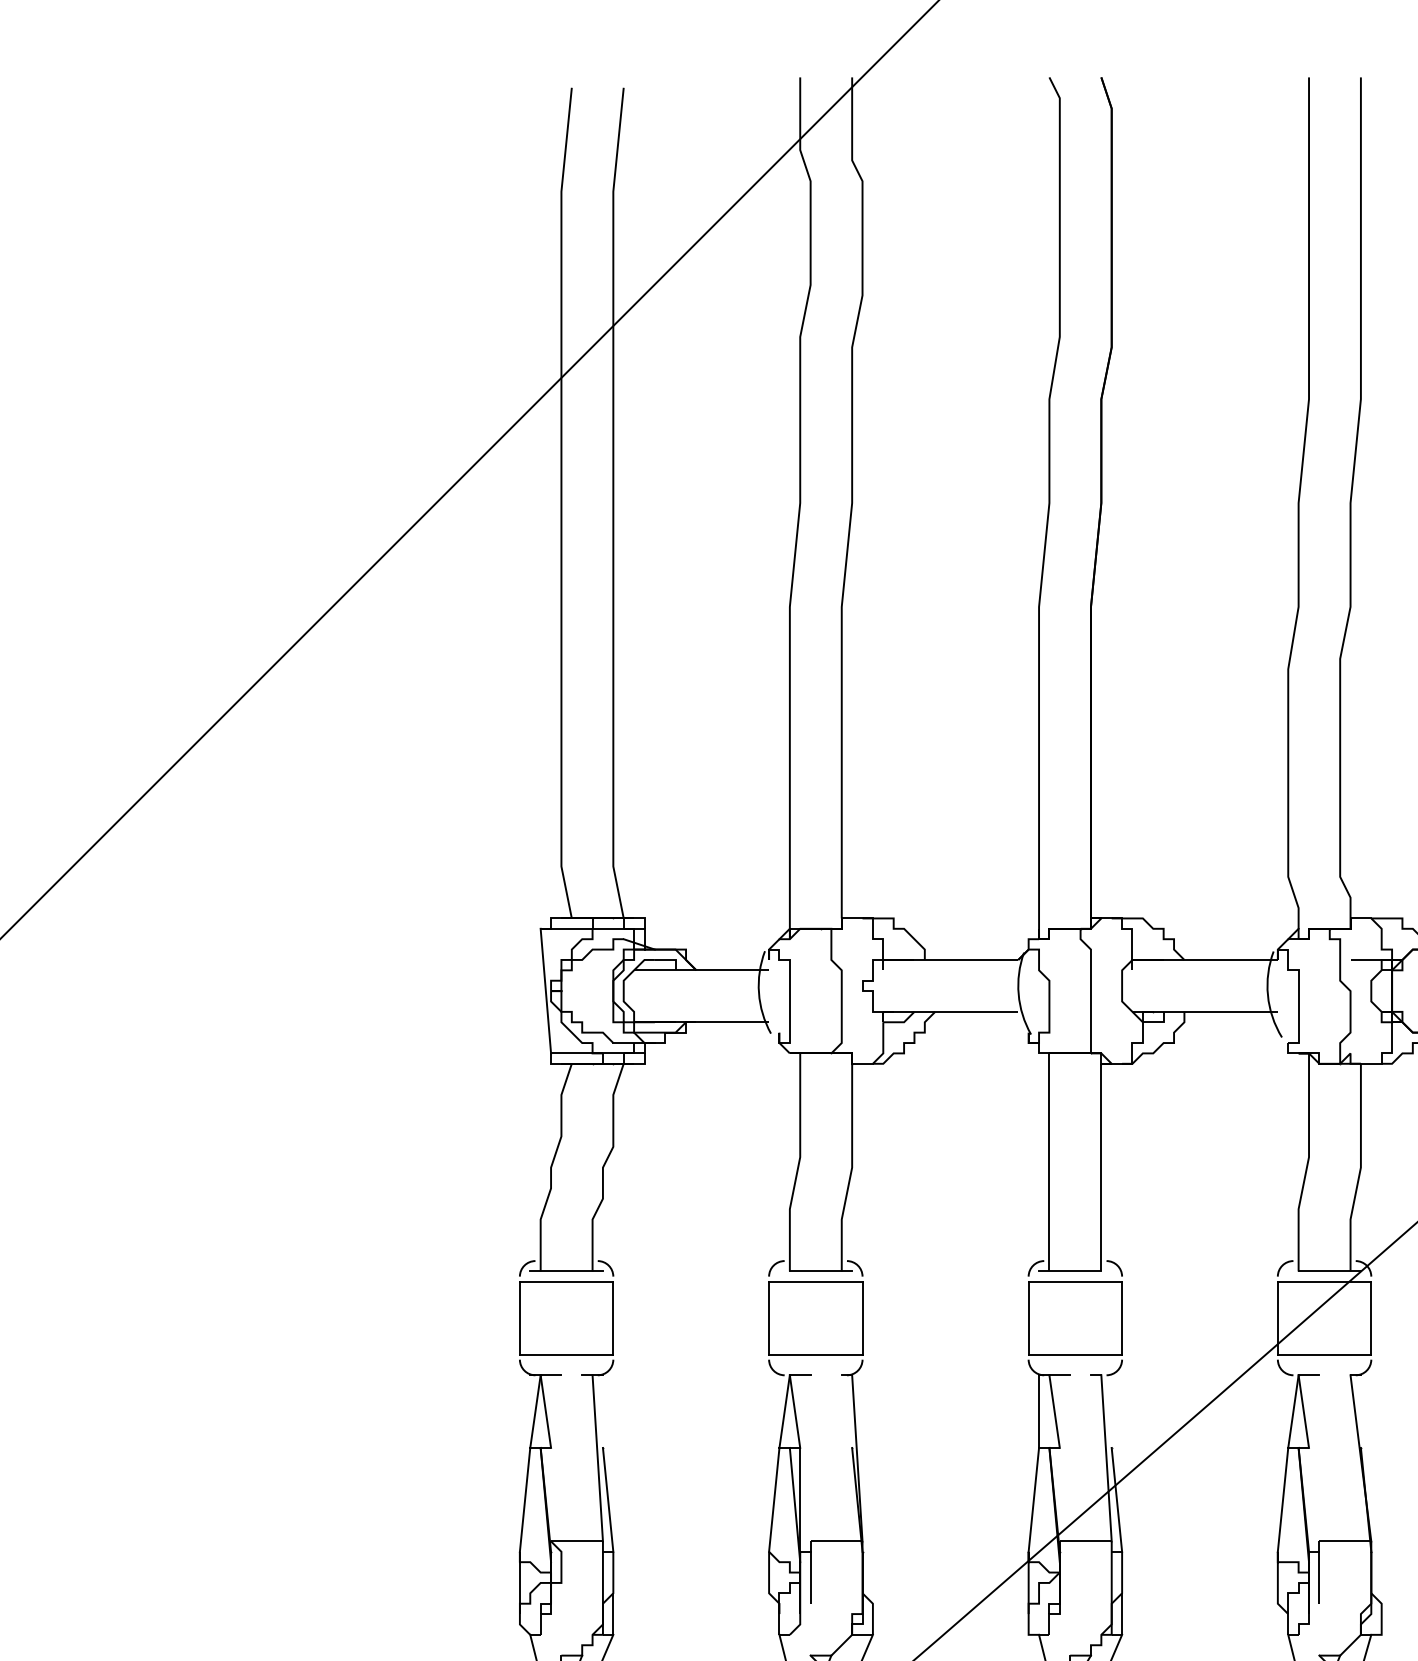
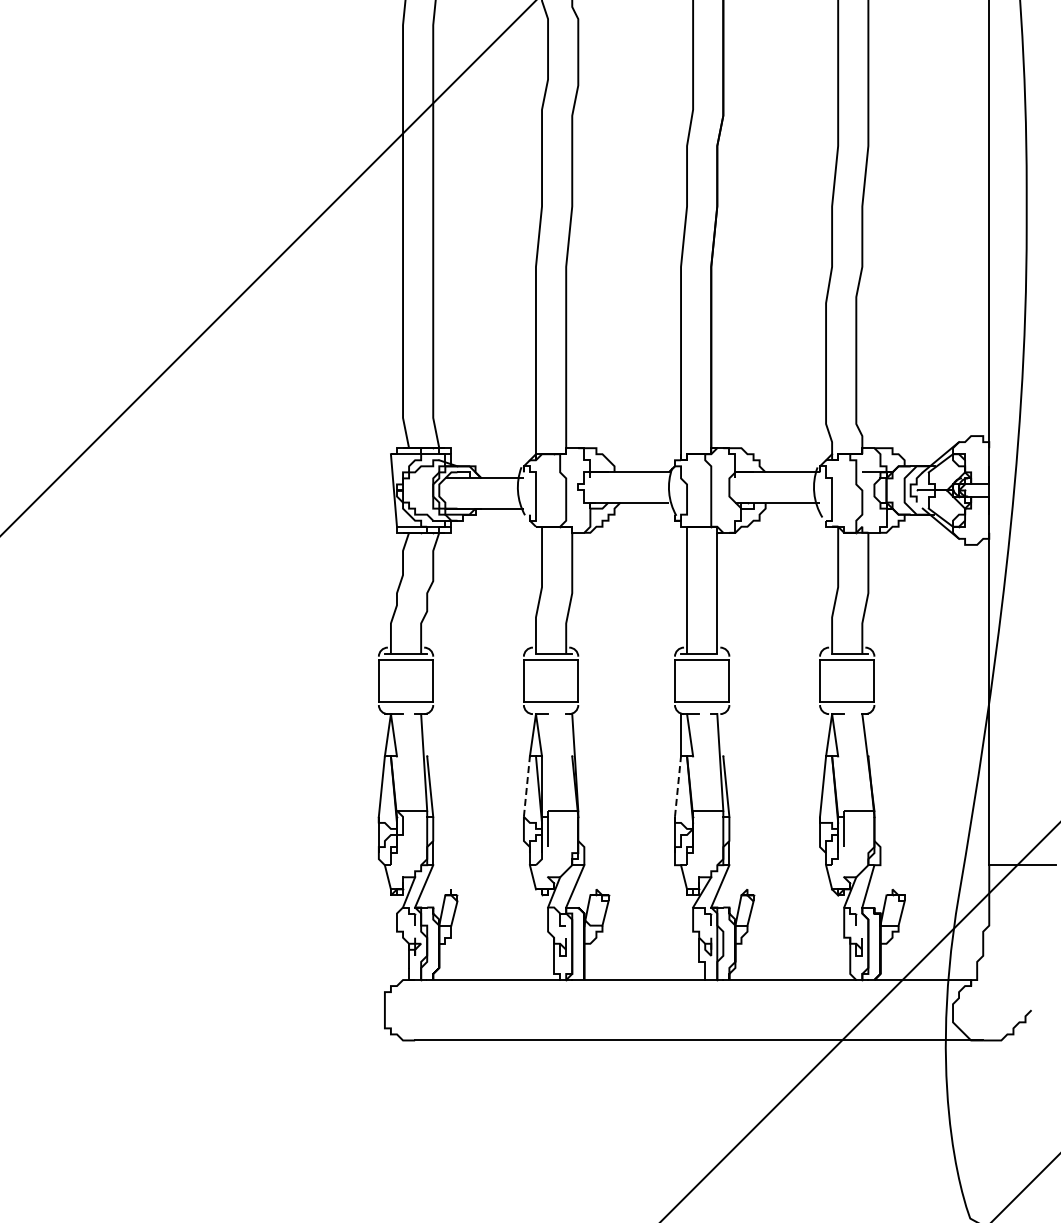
line: (773, 1499) -> (526, 786), solid -> dashed
line: (1034, 1499) -> (678, 786), solid -> dashed

